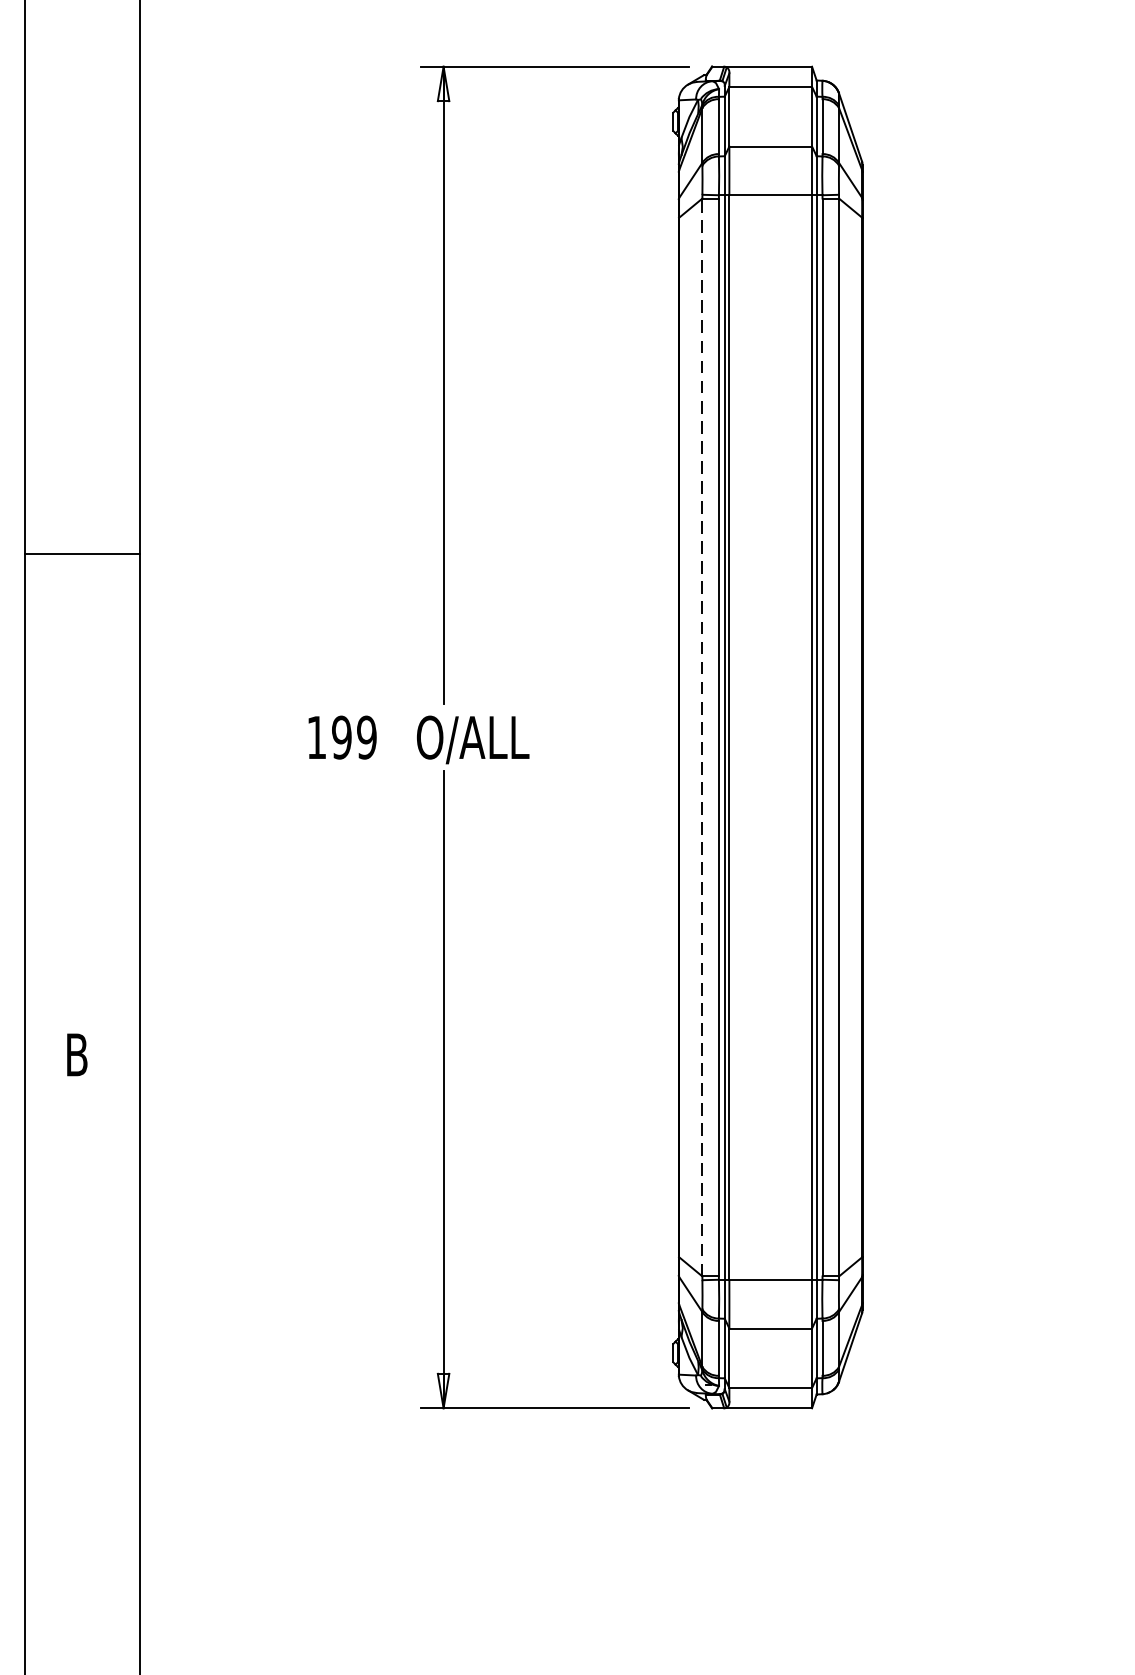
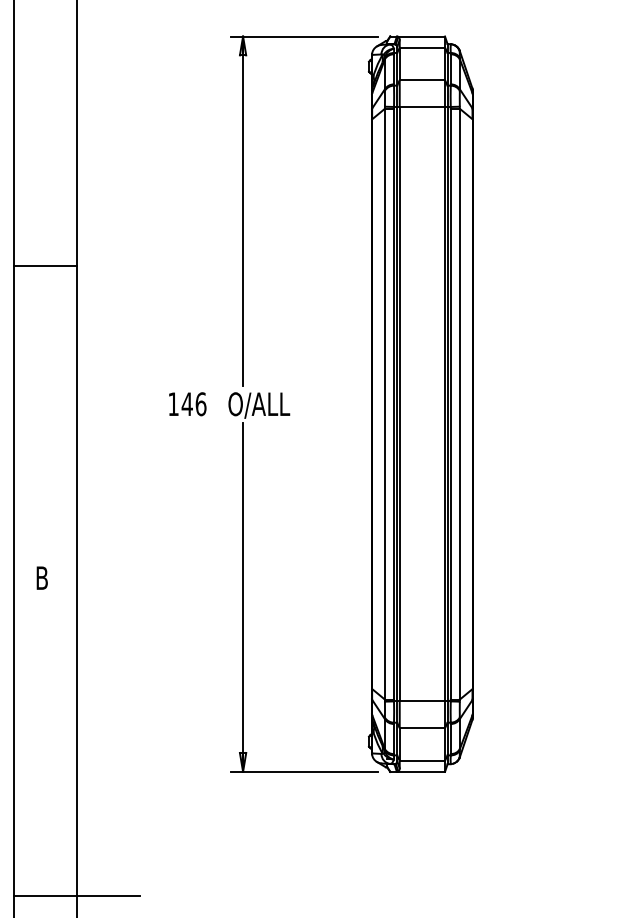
line: (81, 553) -> (44, 266), moved
line: (701, 736) -> (384, 403), dashed -> solid
text: (353, 738) -> (193, 404), 199 -> 146
line: (139, 1635) -> (76, 896), added

